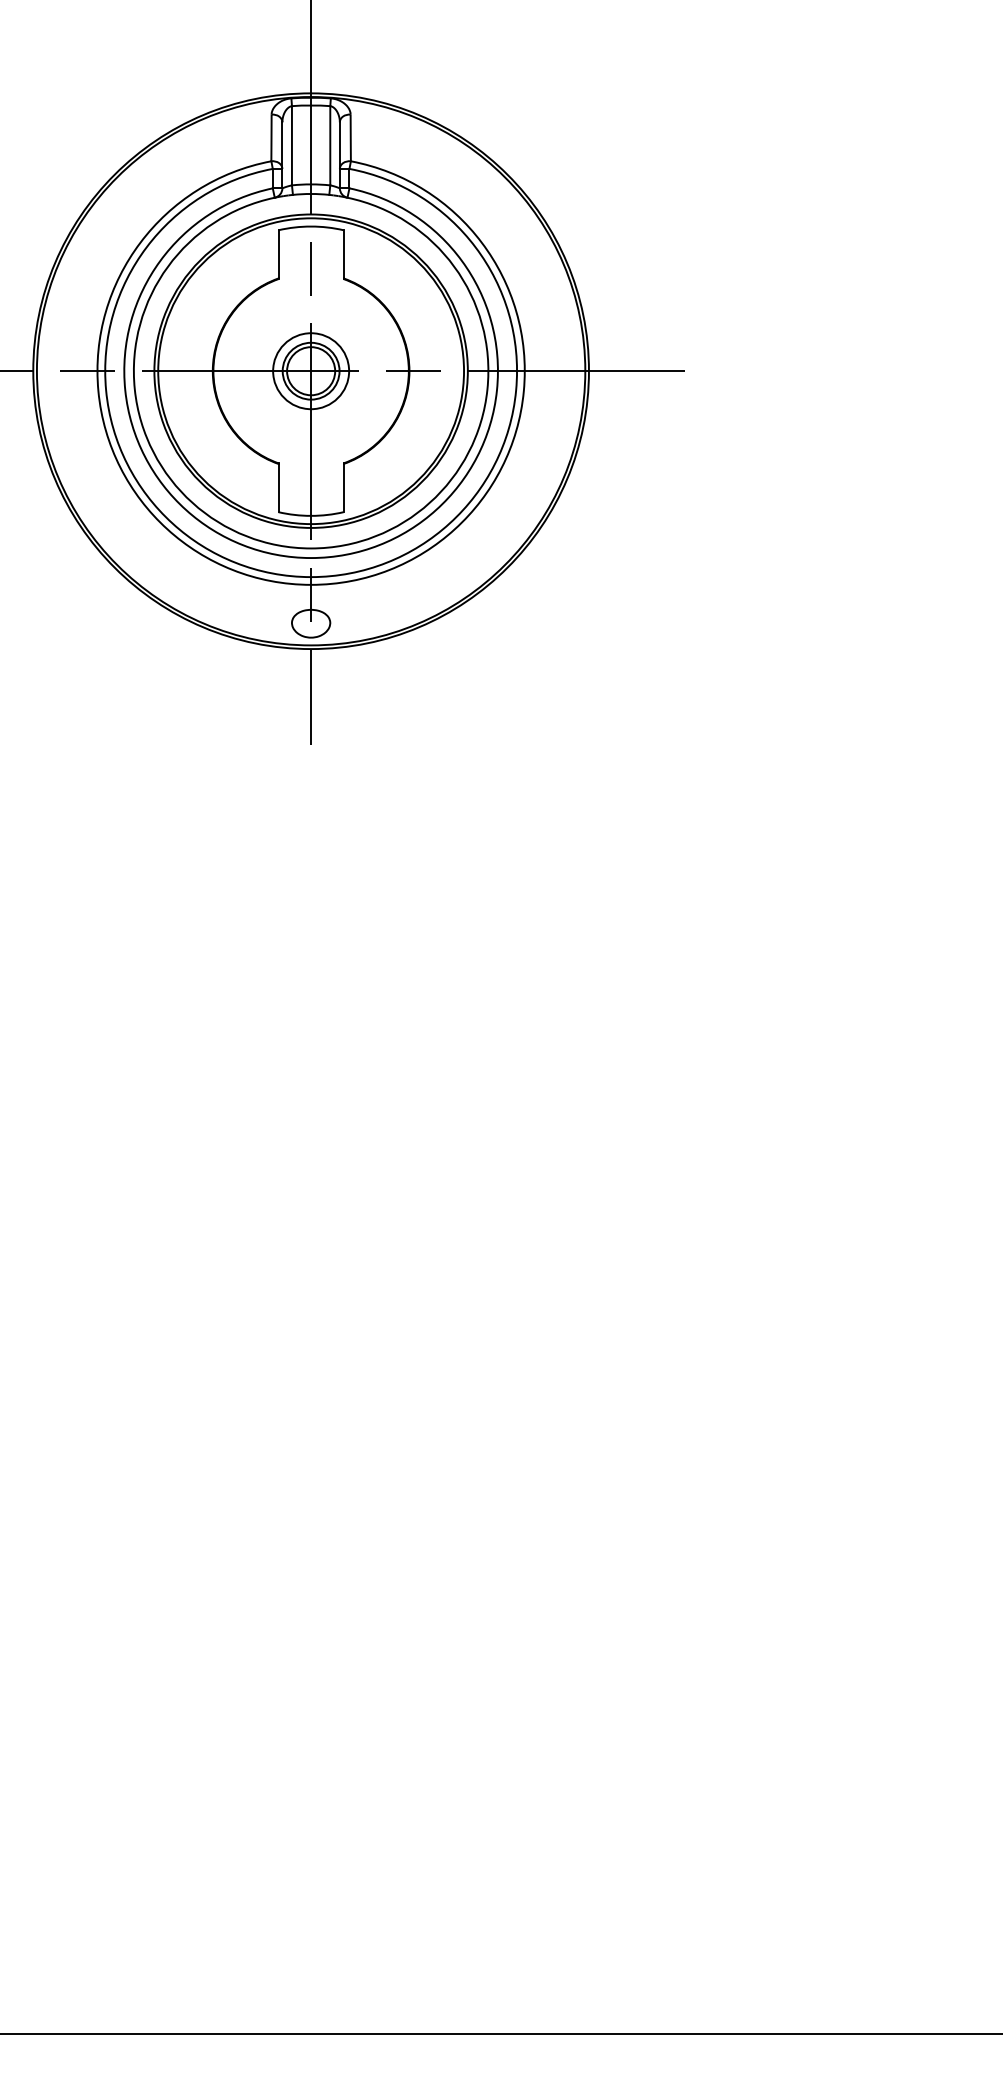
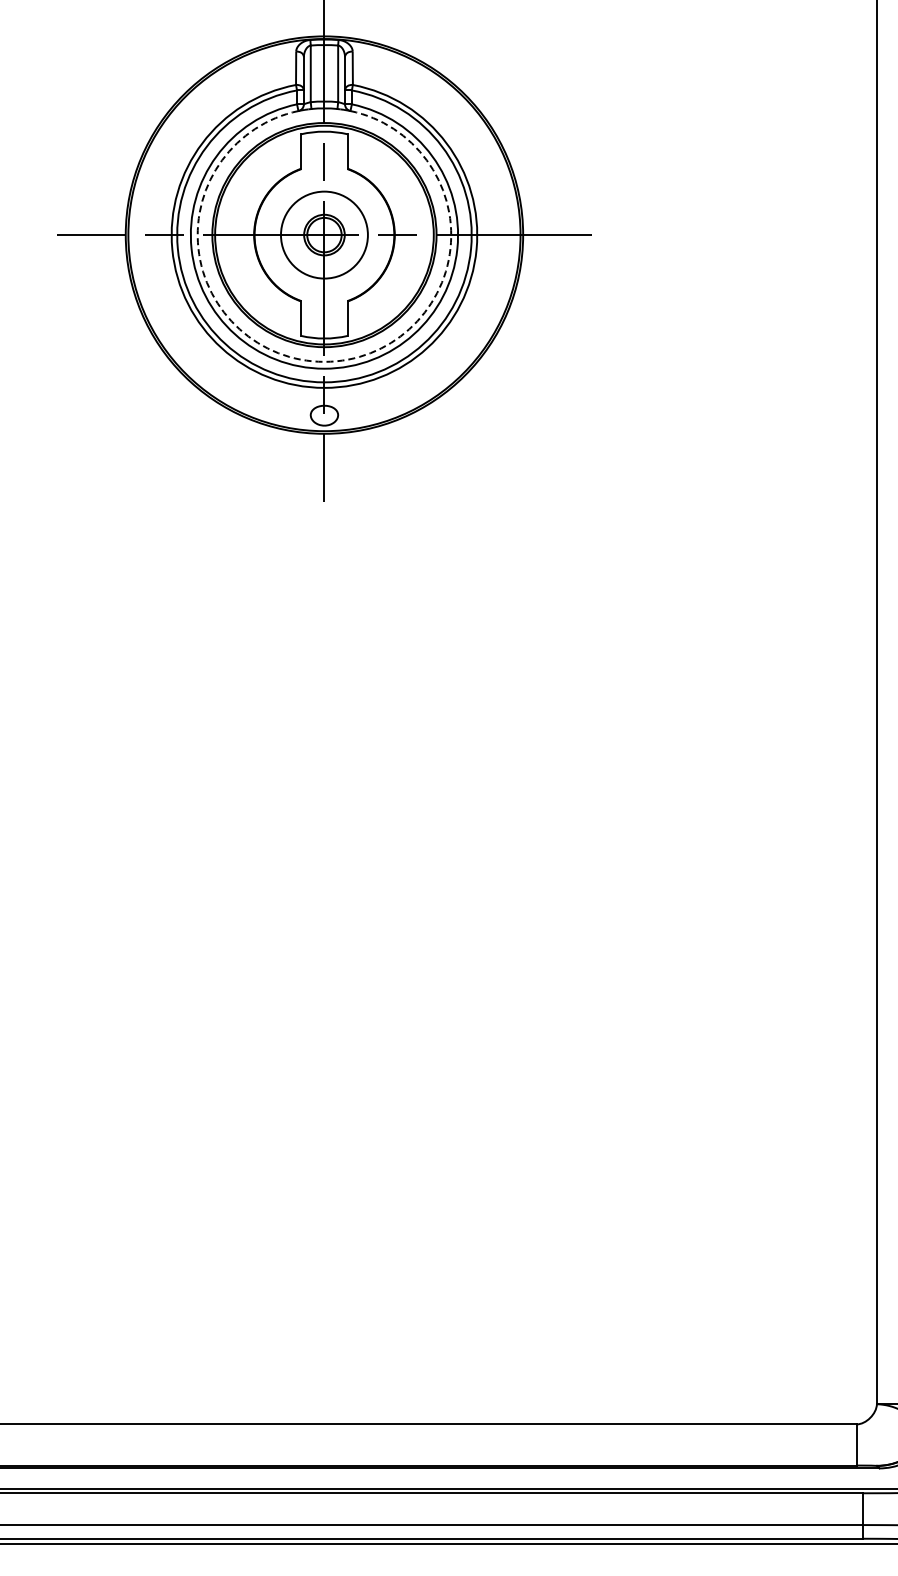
circle: (311, 370) -> (324, 234), size x1.6
arc: (311, 547) -> (324, 361), solid -> dashed

